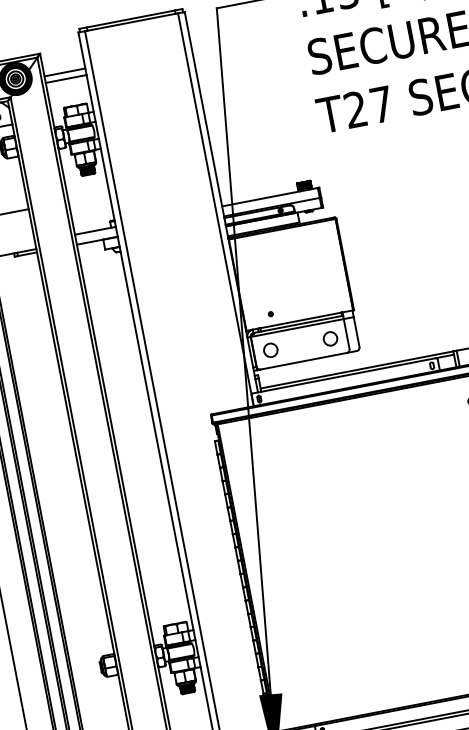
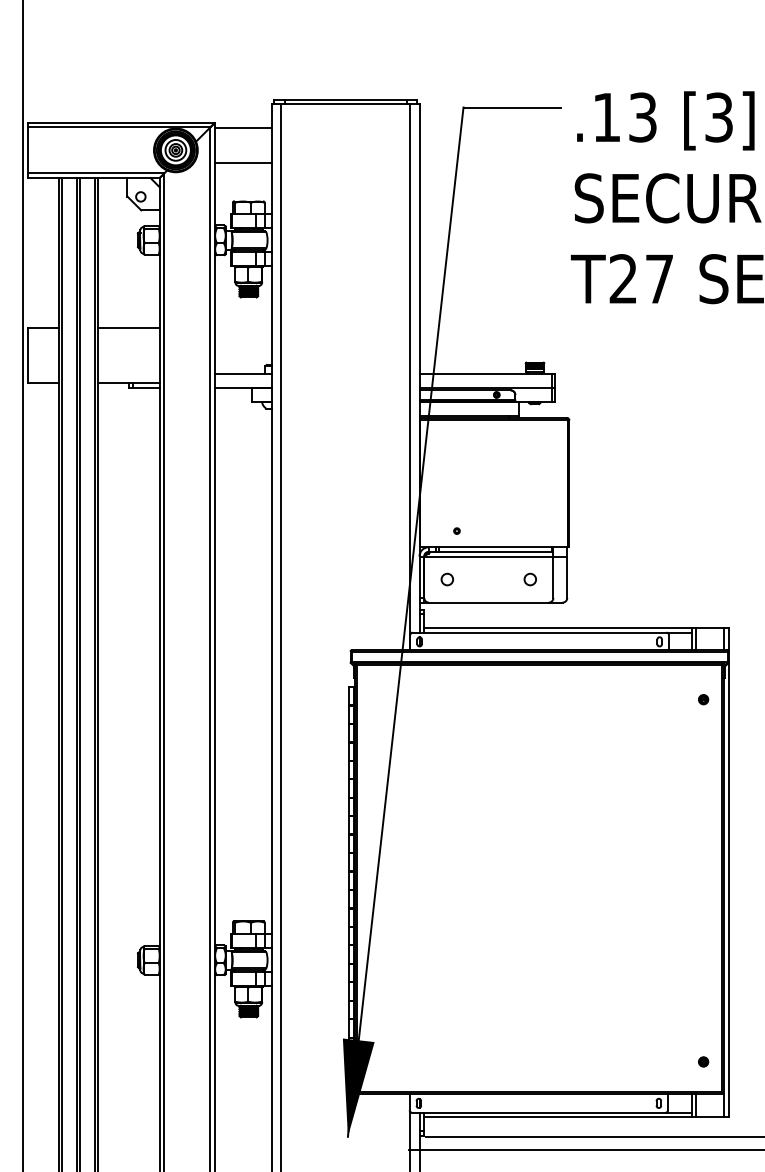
line: (64, 72) -> (243, 128), moved
circle: (329, 338) -> (529, 579), size x0.62
circle: (270, 350) -> (446, 579), size x0.62

